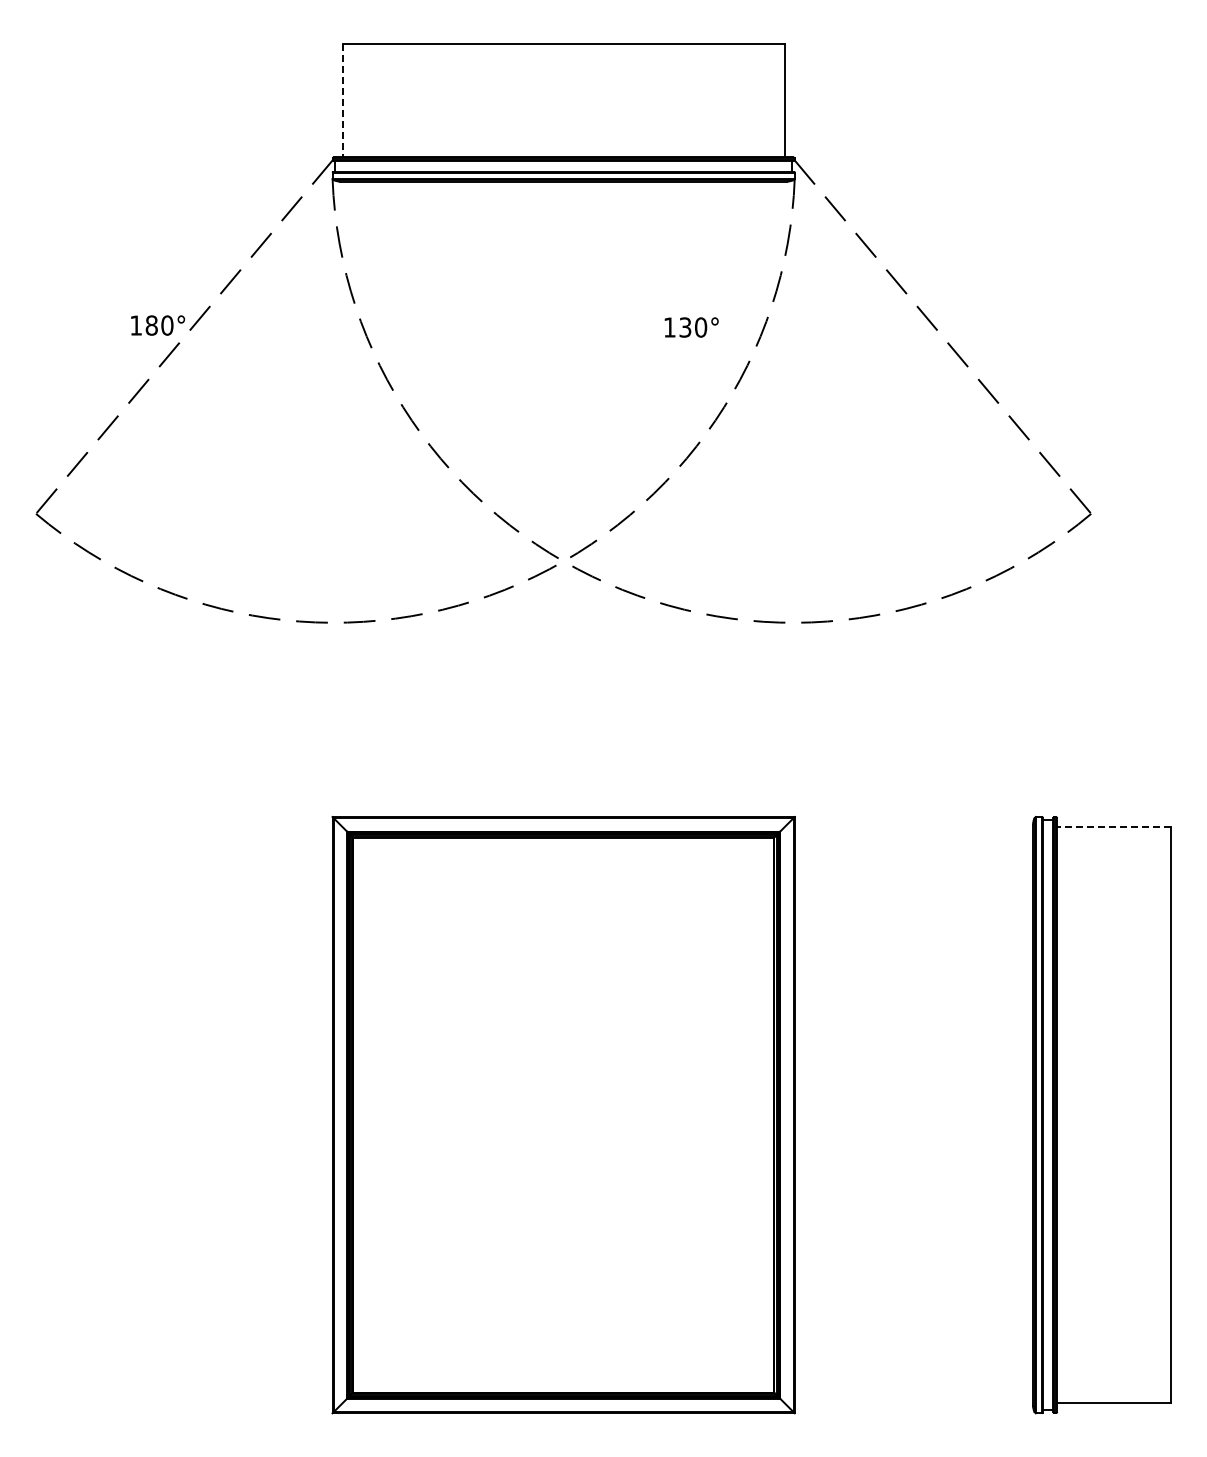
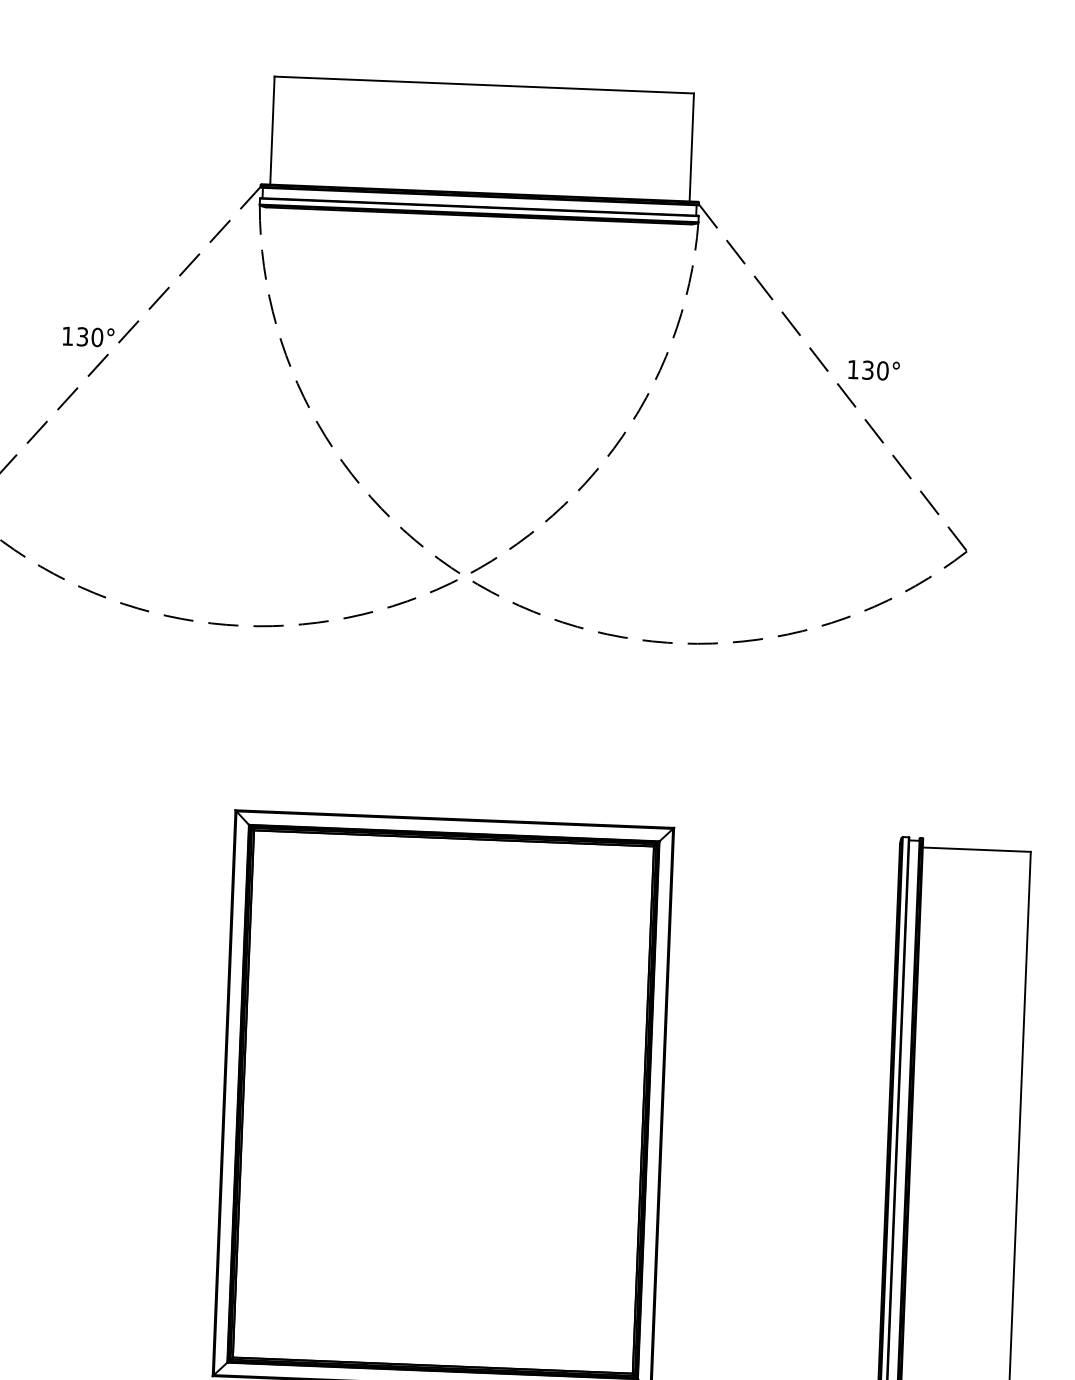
line: (342, 100) -> (272, 130), dashed -> solid
text: (151, 325) -> (82, 336), 180° -> 130°
text: (691, 327) -> (873, 370), moved
line: (1114, 827) -> (977, 849), dashed -> solid

